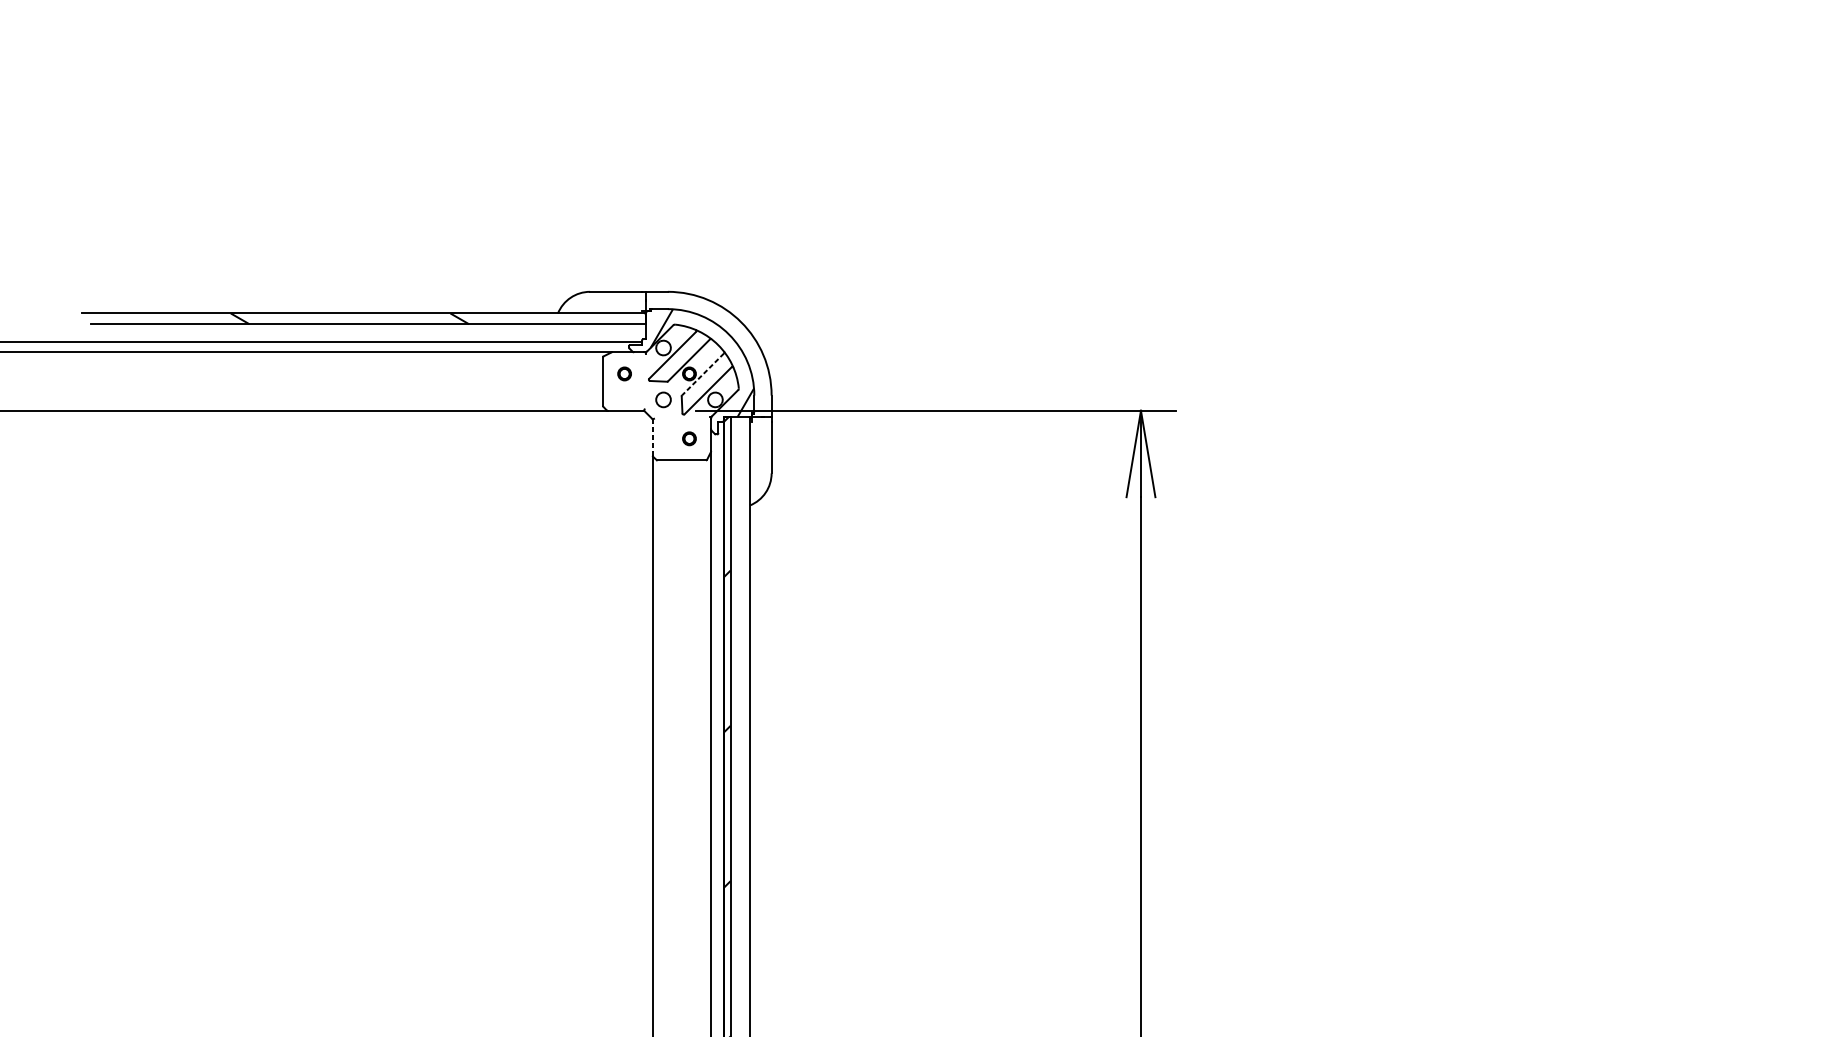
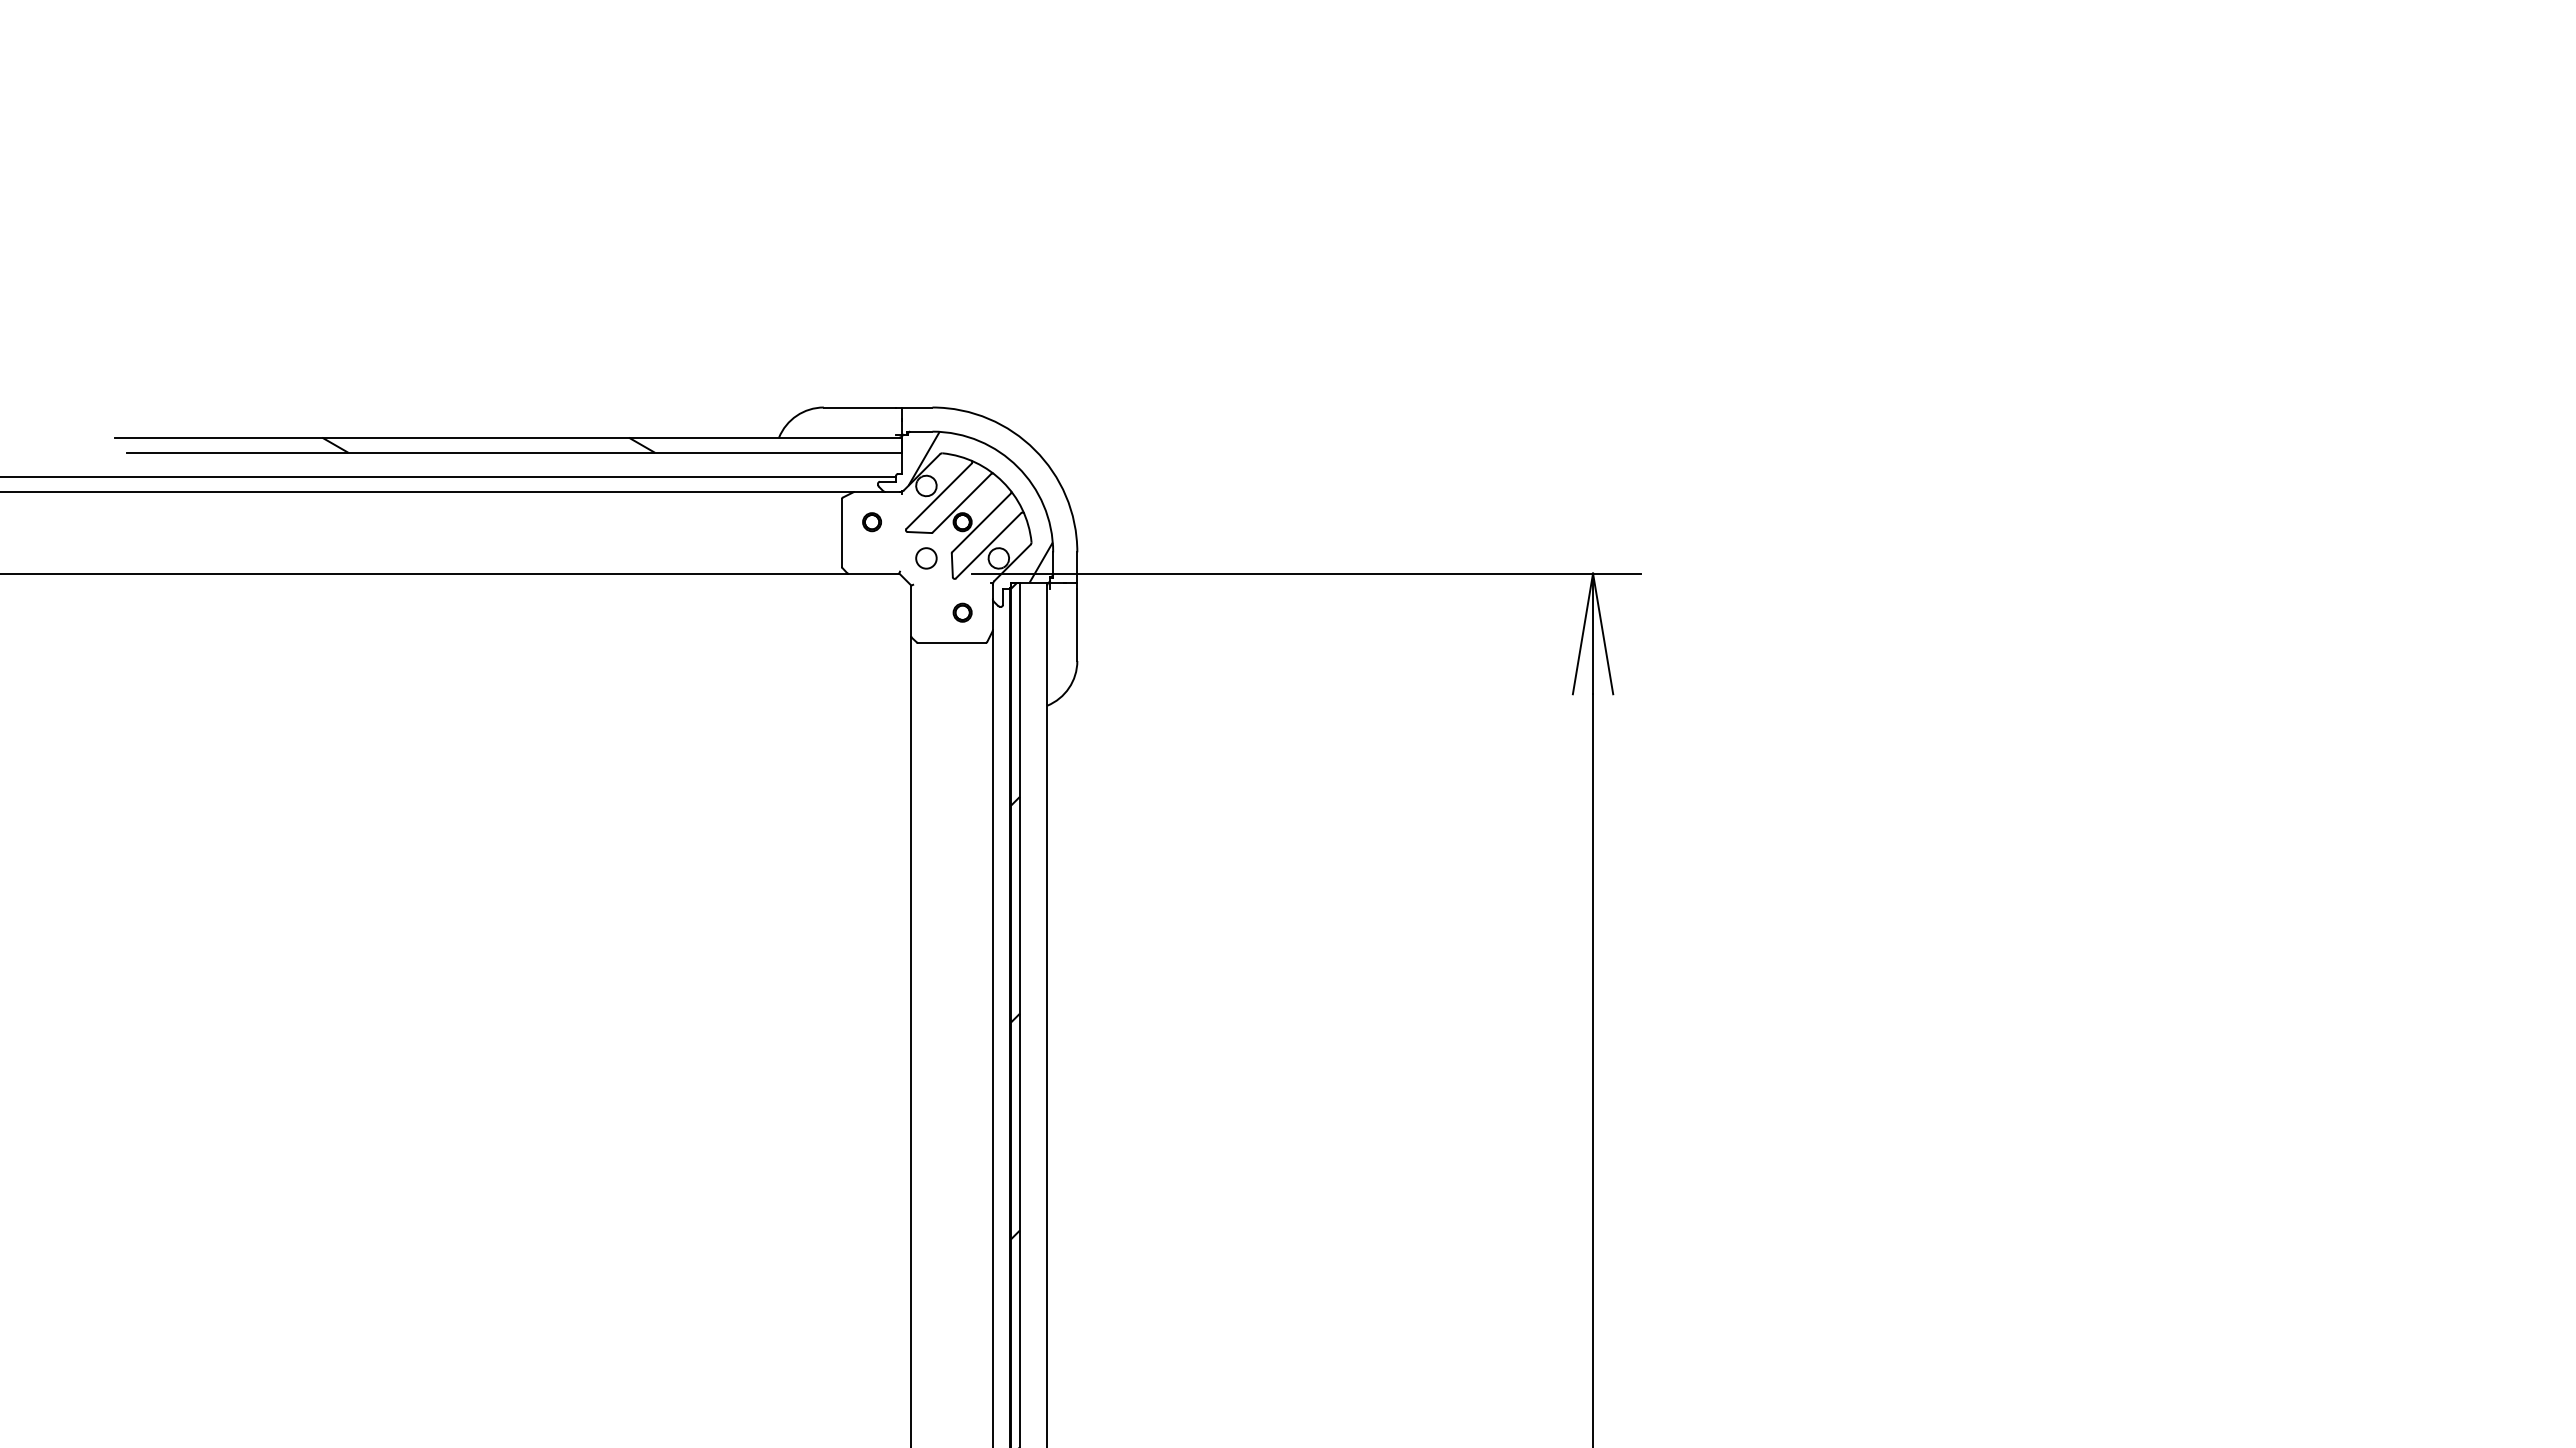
line: (702, 374) -> (981, 523), dashed -> solid
line: (652, 437) -> (911, 611), dashed -> solid

